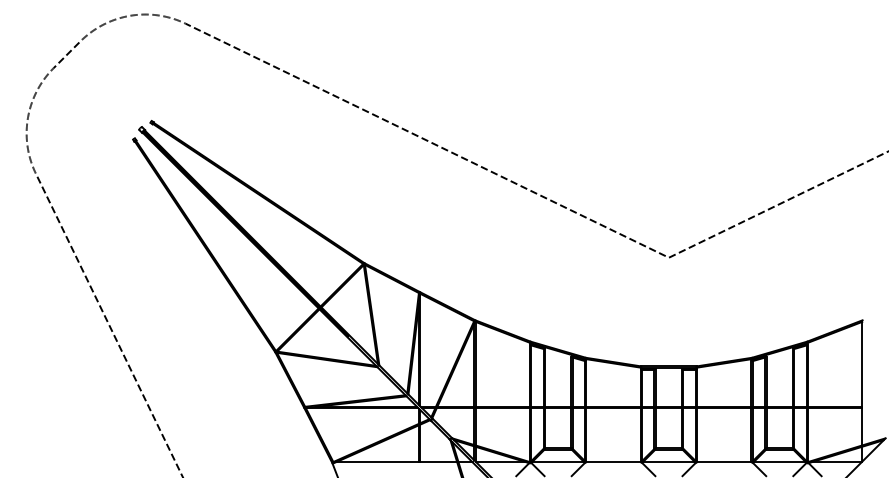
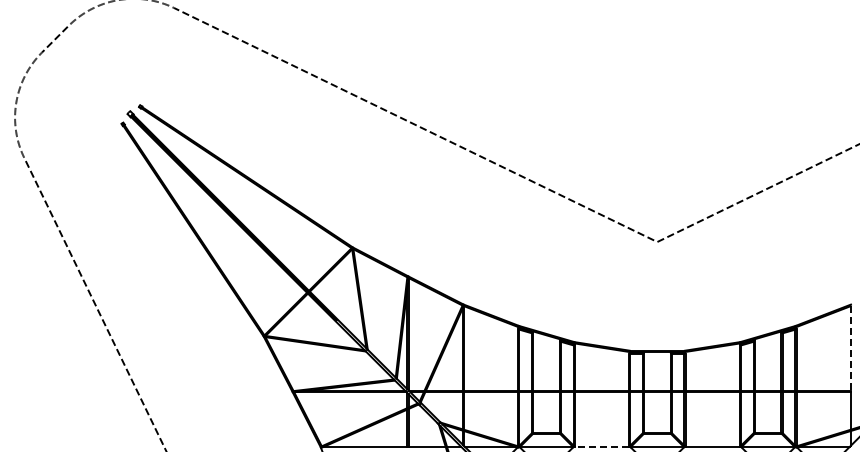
line: (862, 364) -> (850, 348), solid -> dashed
line: (613, 462) -> (601, 446), solid -> dashed

